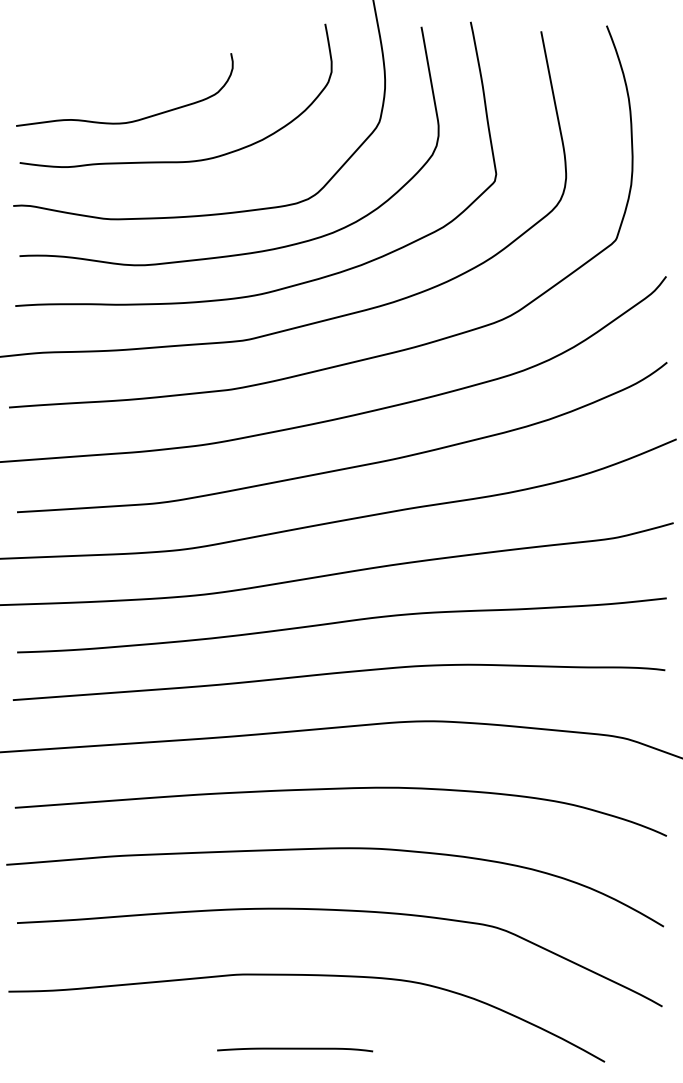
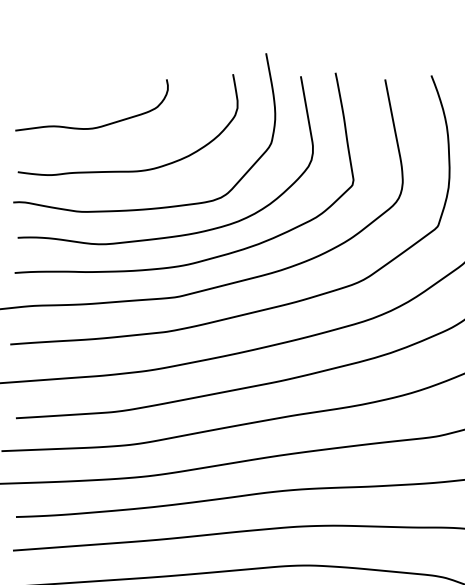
curve: (132, 120) -> (97, 126), moved

